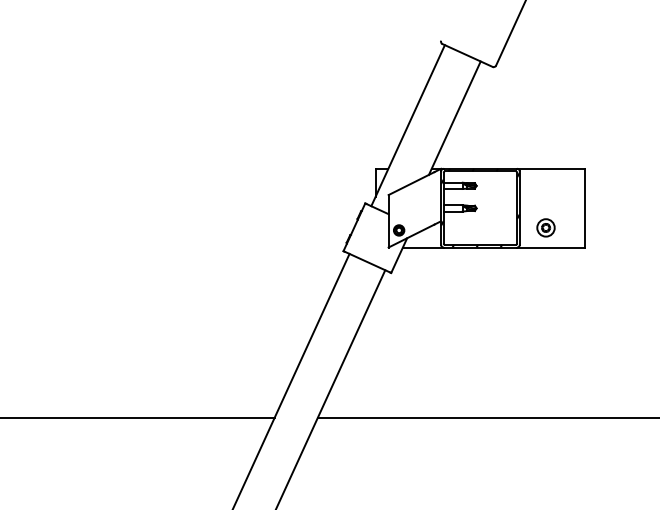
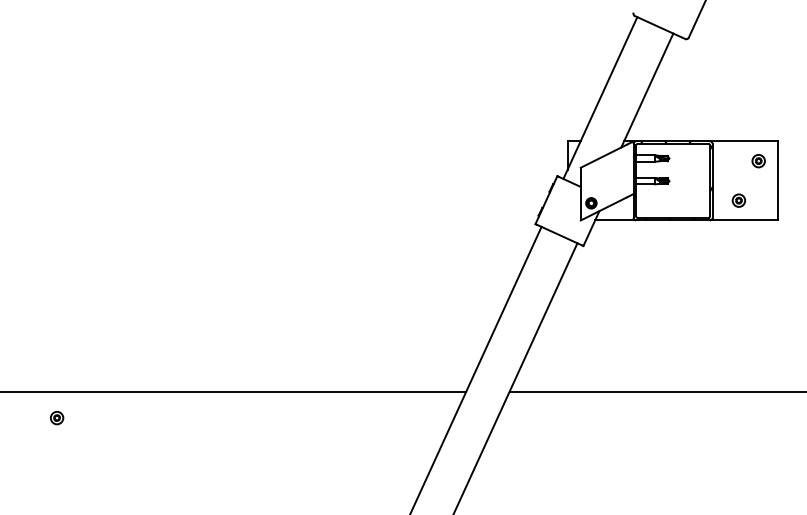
part: (565, 188) -> (758, 161), added
part: (545, 227) -> (738, 200), size x0.71

